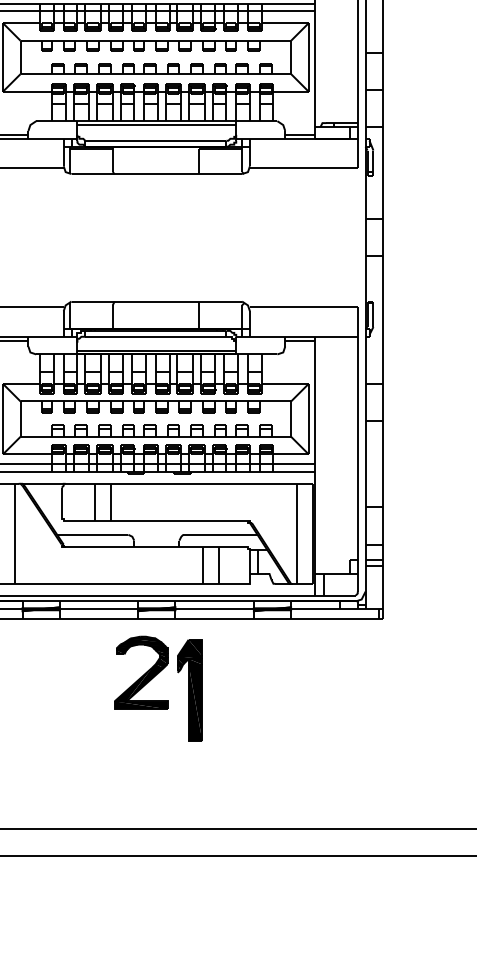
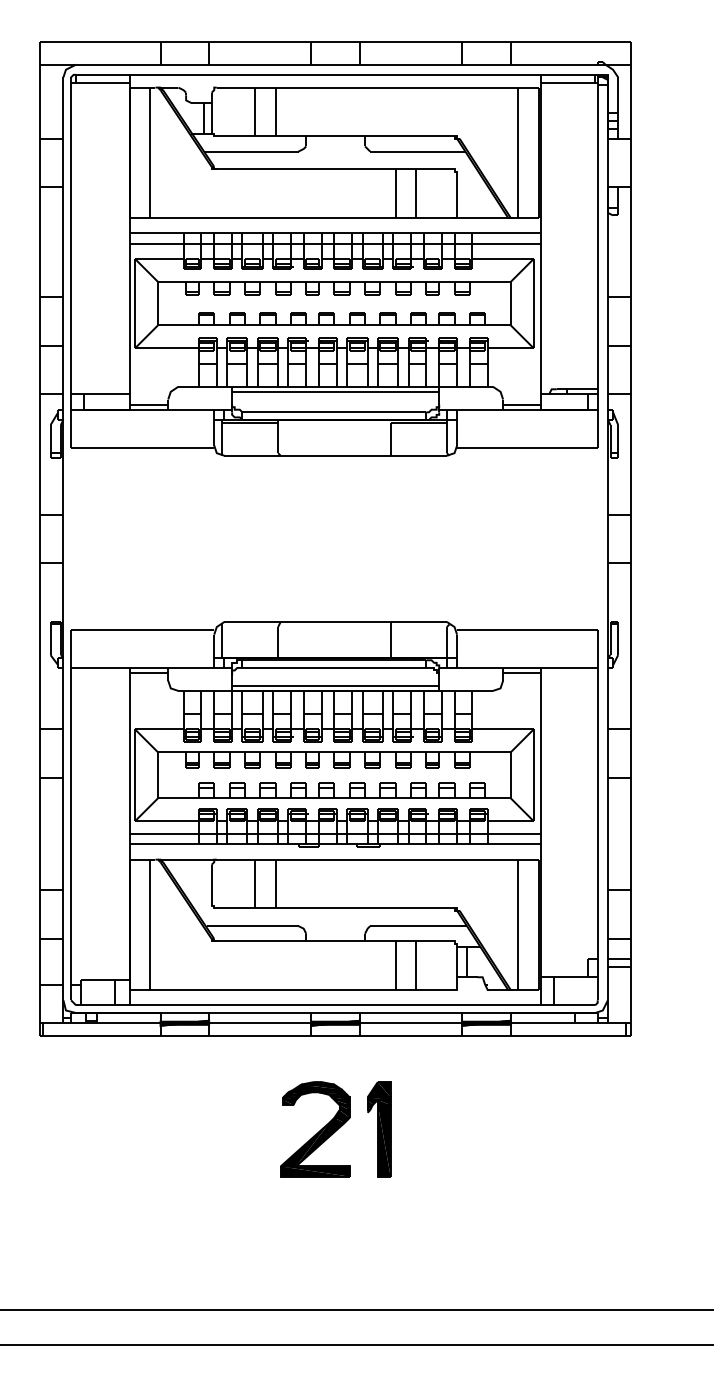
part: (141, 673) -> (315, 1129), moved
part: (190, 690) -> (379, 1129), size x0.71

